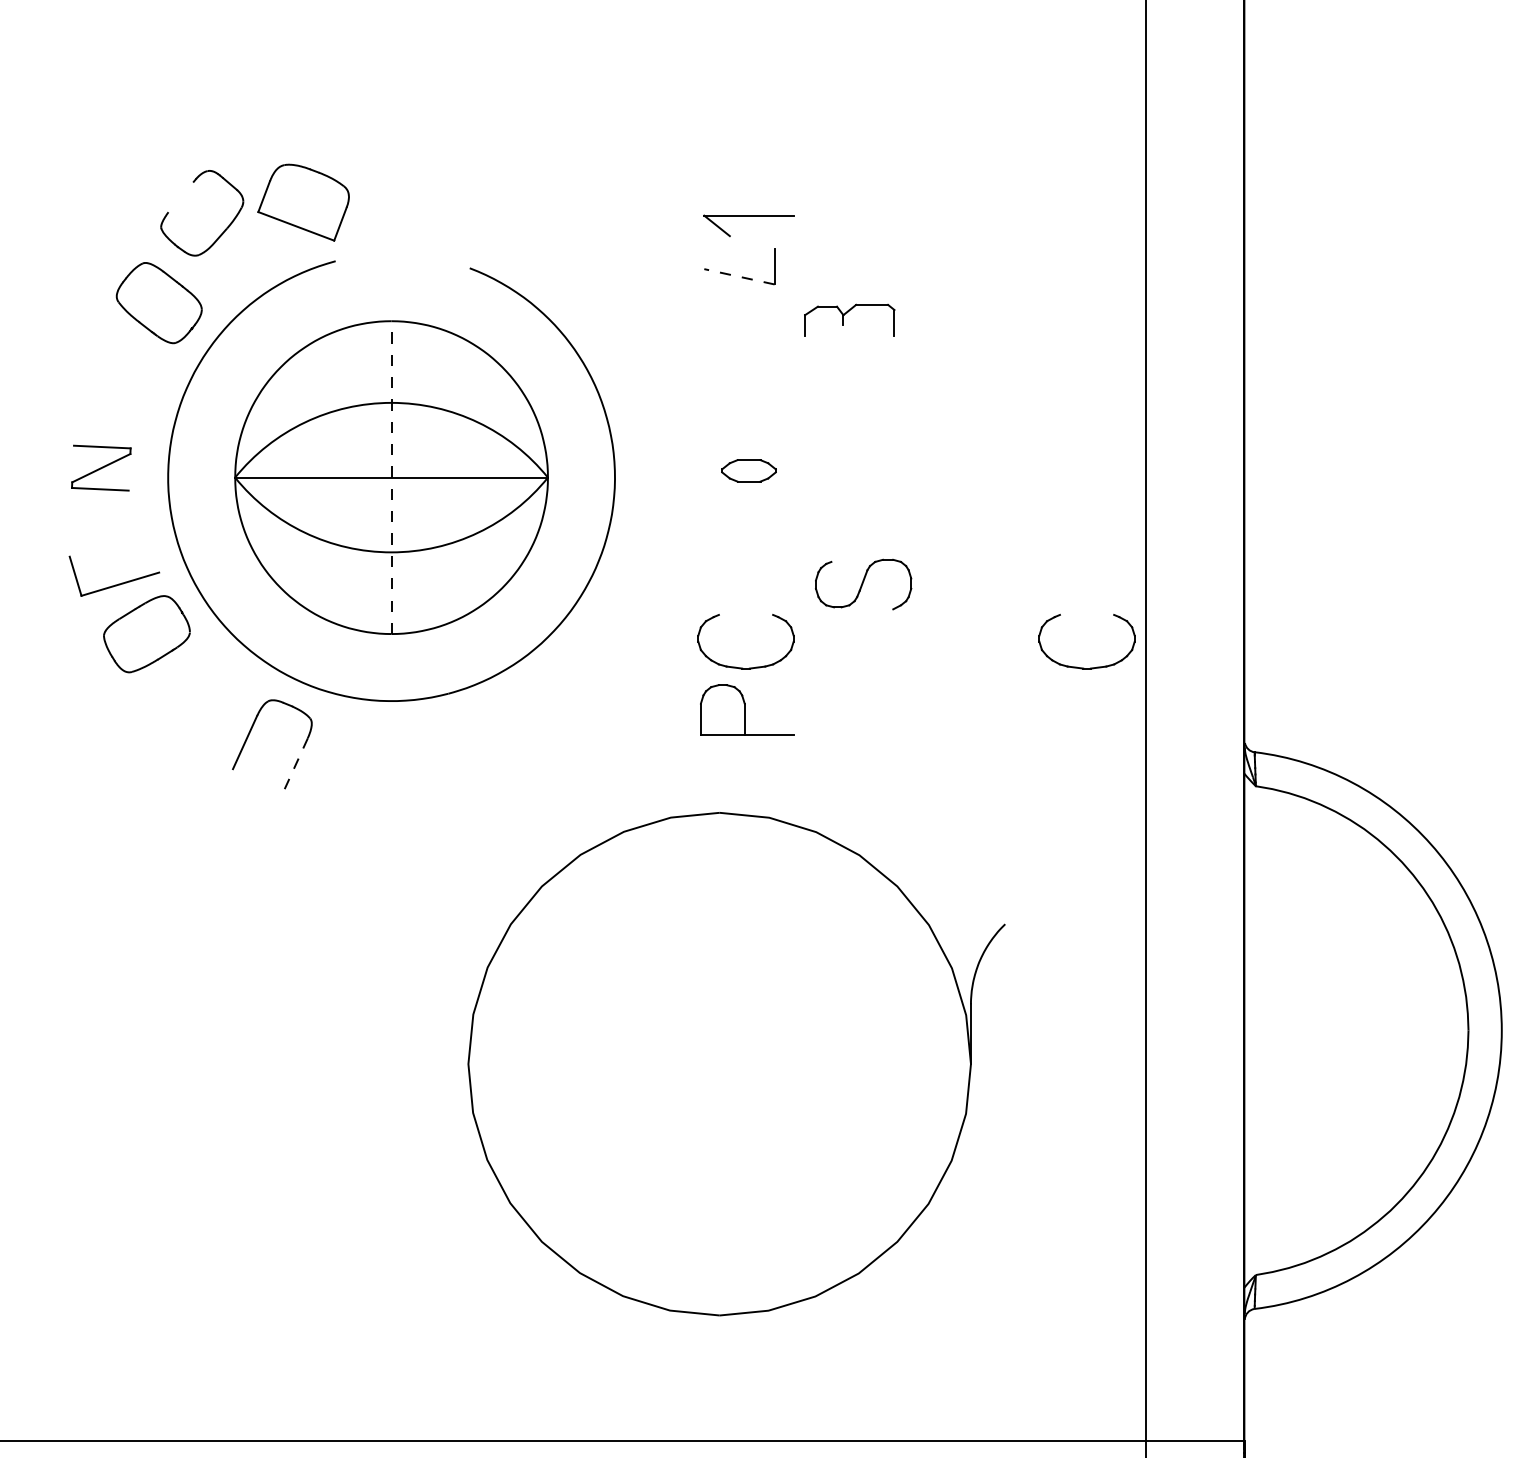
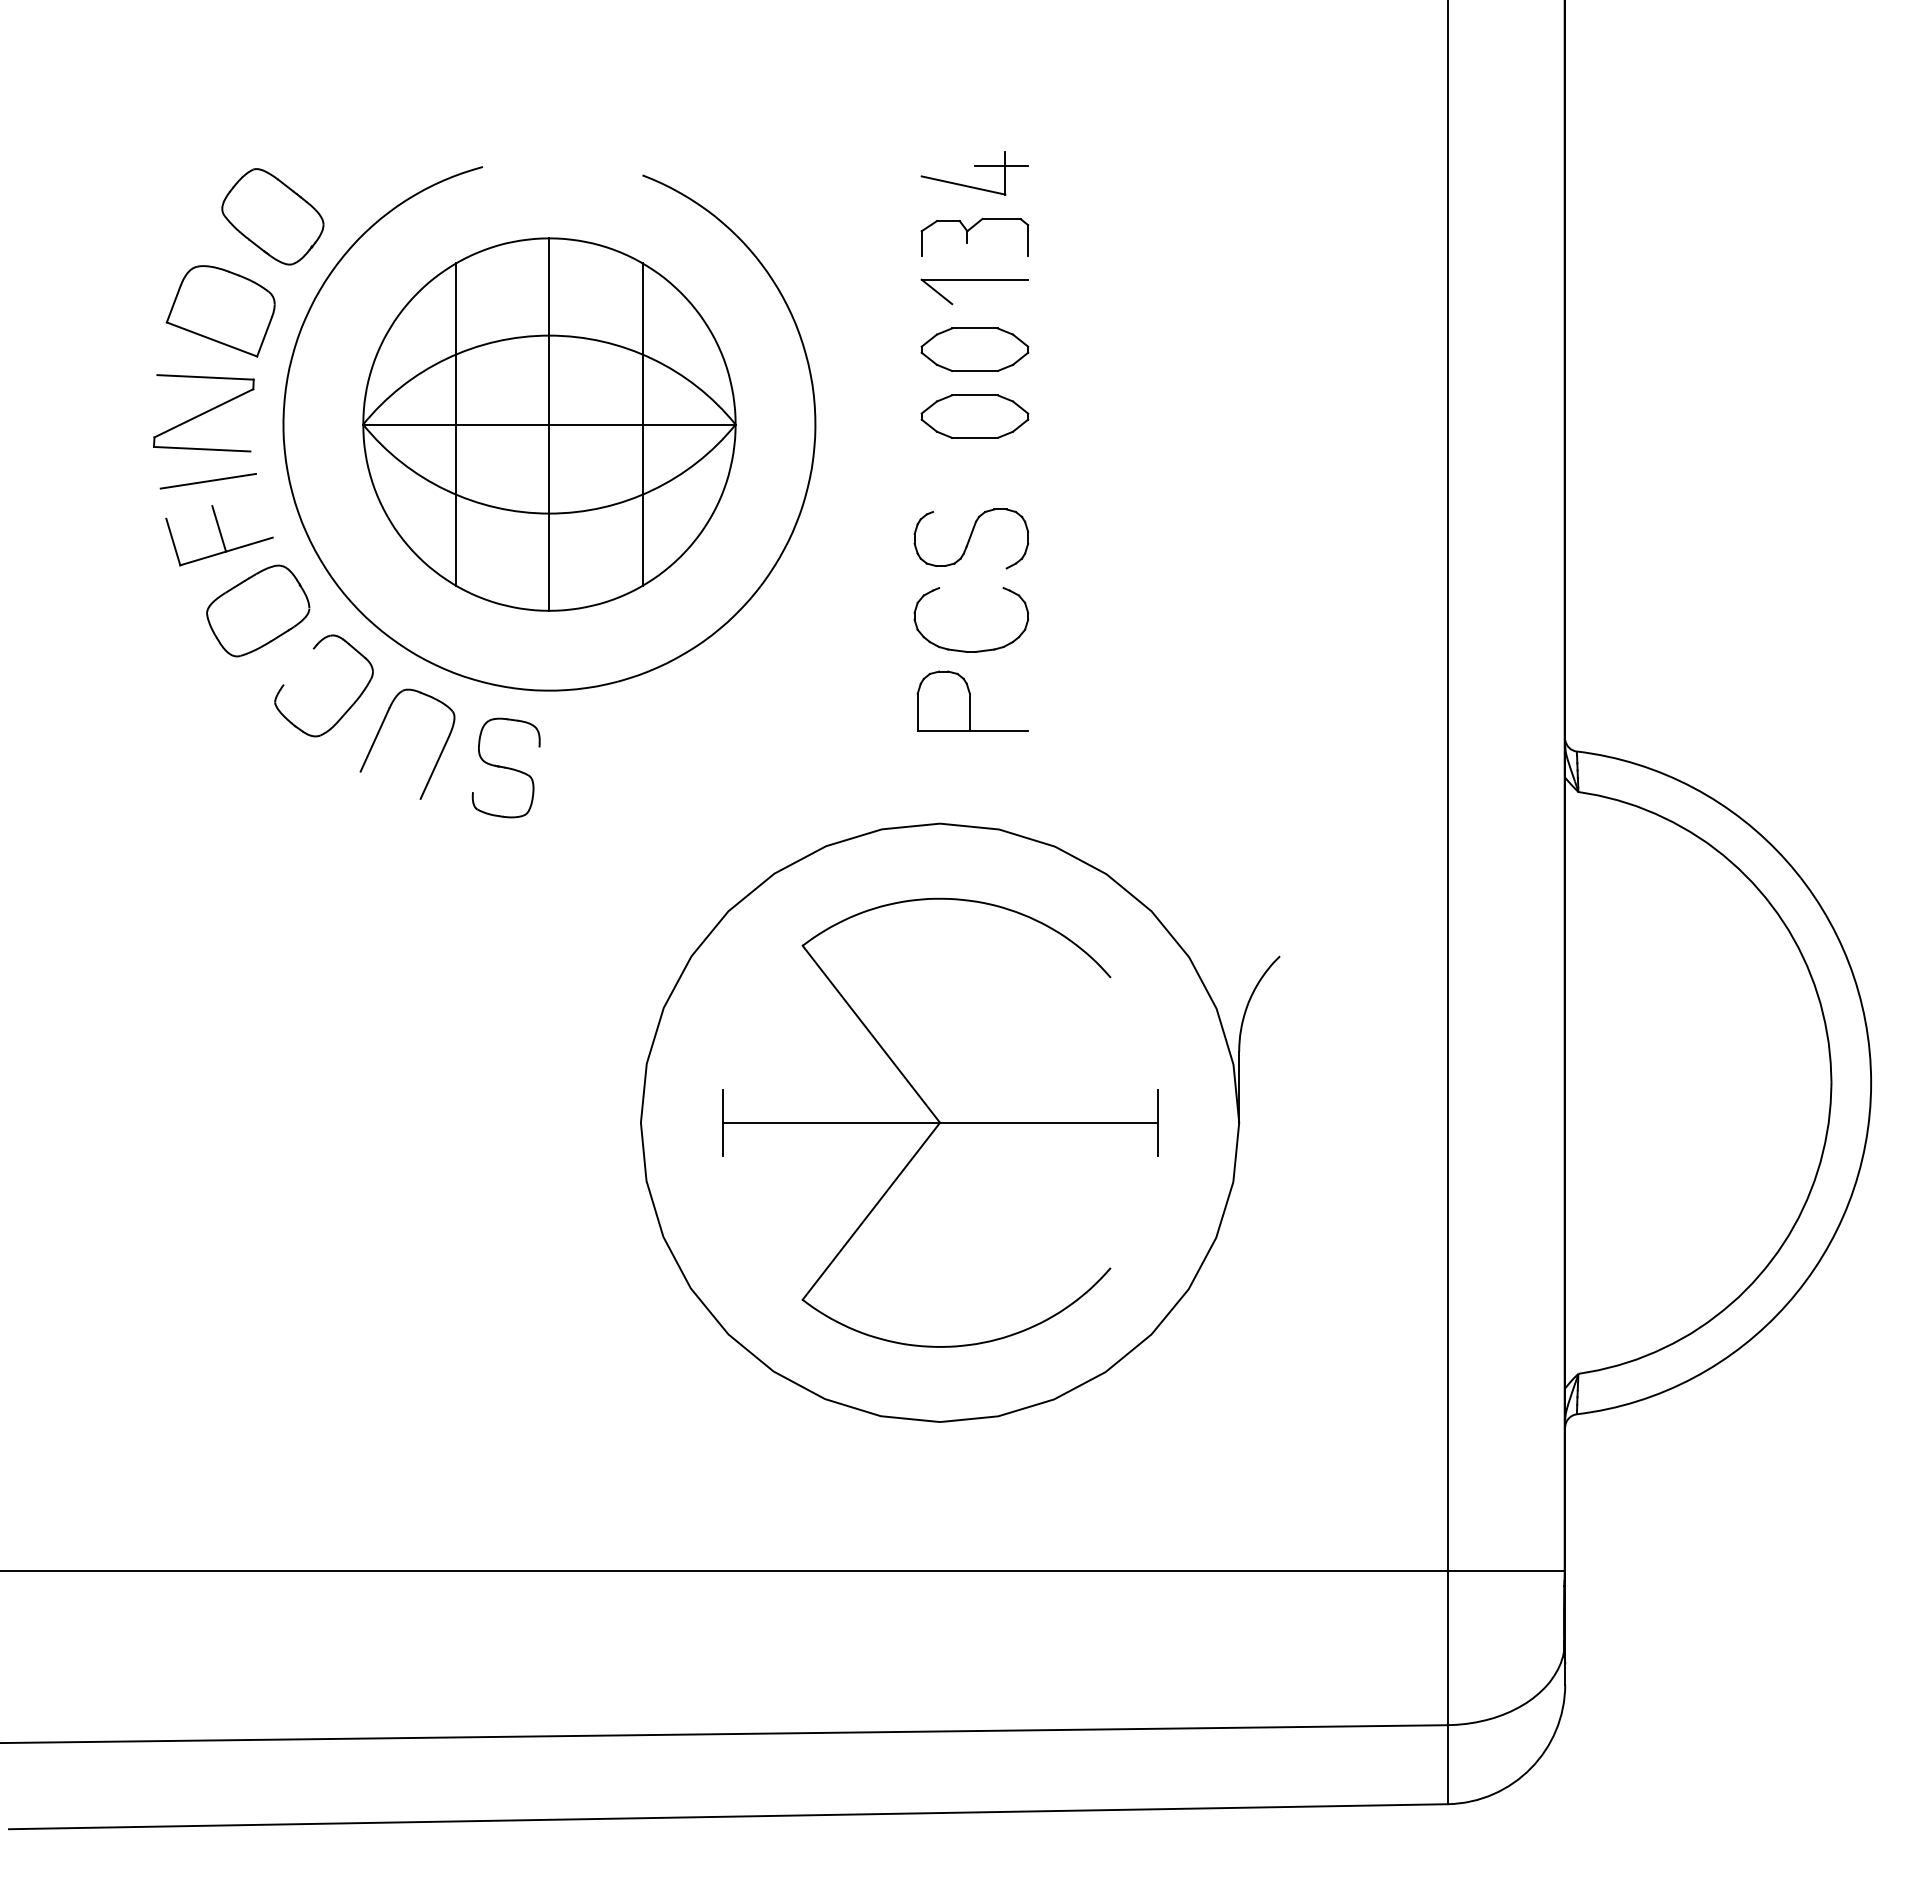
part: (303, 202) -> (220, 311), moved
part: (748, 216) -> (974, 280), moved
part: (225, 228) -> (351, 704), moved
line: (771, 260) -> (1001, 166), added
line: (739, 276) -> (963, 185), dashed -> solid
part: (843, 319) -> (967, 236), moved
part: (748, 414) -> (974, 349), added
part: (100, 468) -> (203, 413), size x1.43
part: (748, 470) -> (974, 416), size x1.67
line: (313, 477) -> (456, 424), added
line: (391, 477) -> (549, 424), dashed -> solid
line: (469, 477) -> (642, 424), added
line: (104, 524) -> (207, 480), added
line: (114, 564) -> (219, 528), added
part: (863, 584) -> (971, 538), moved
part: (1082, 667) -> (1371, 650), removed
line: (295, 765) -> (435, 767), dashed -> solid
part: (354, 765) -> (505, 767), added
part: (720, 1063) -> (940, 1122), added

